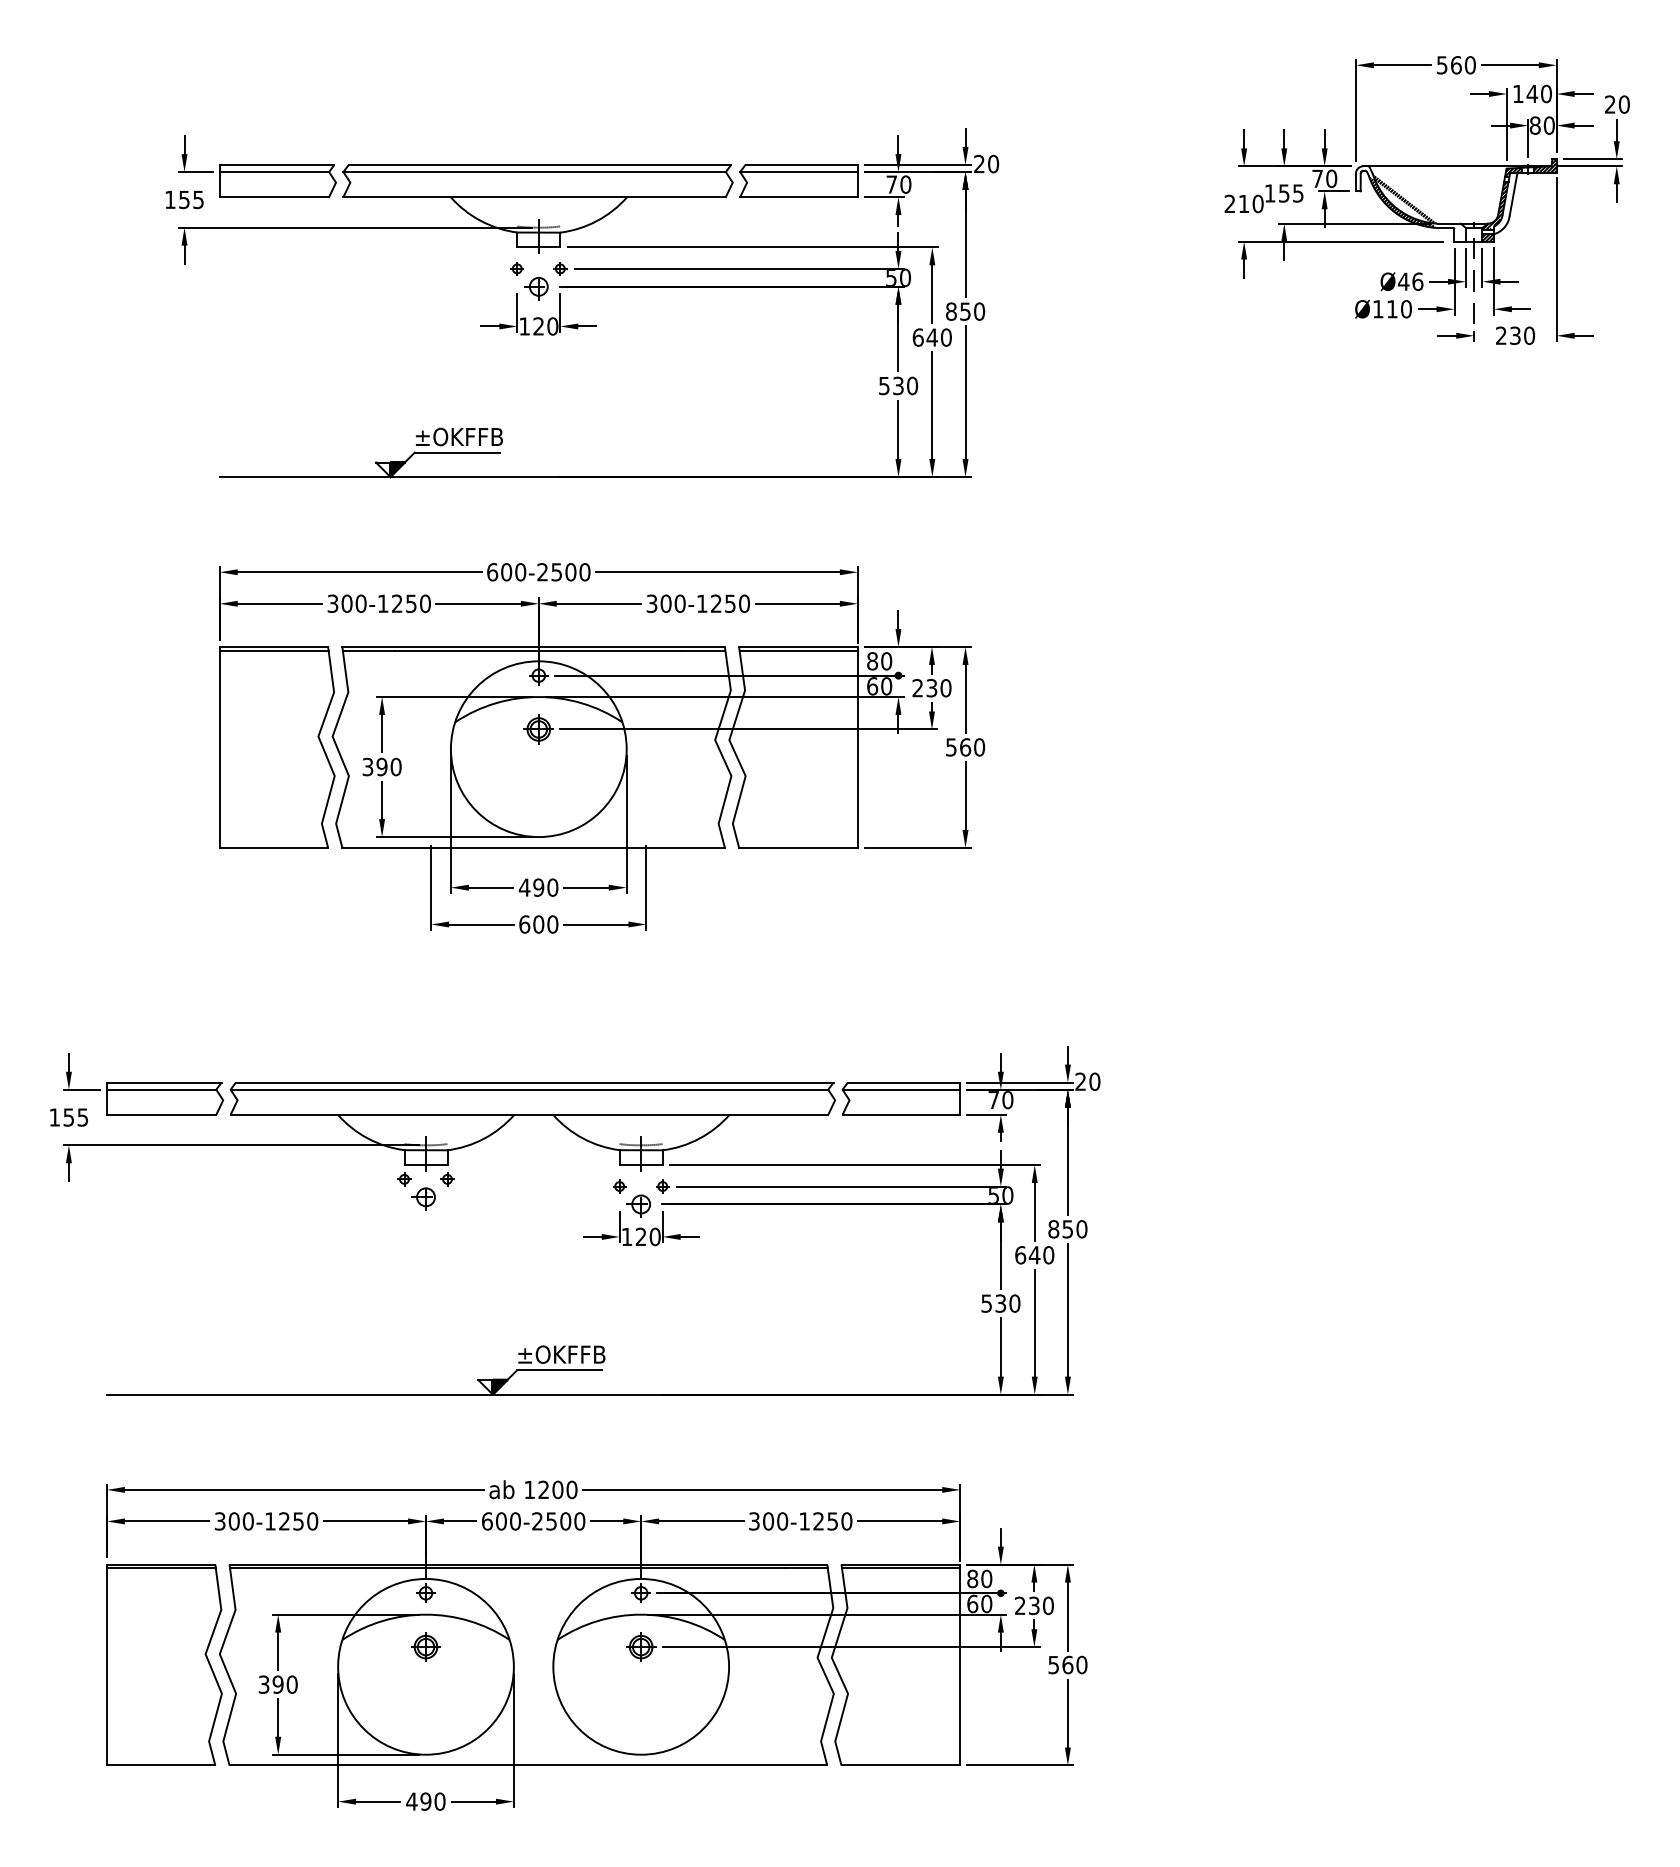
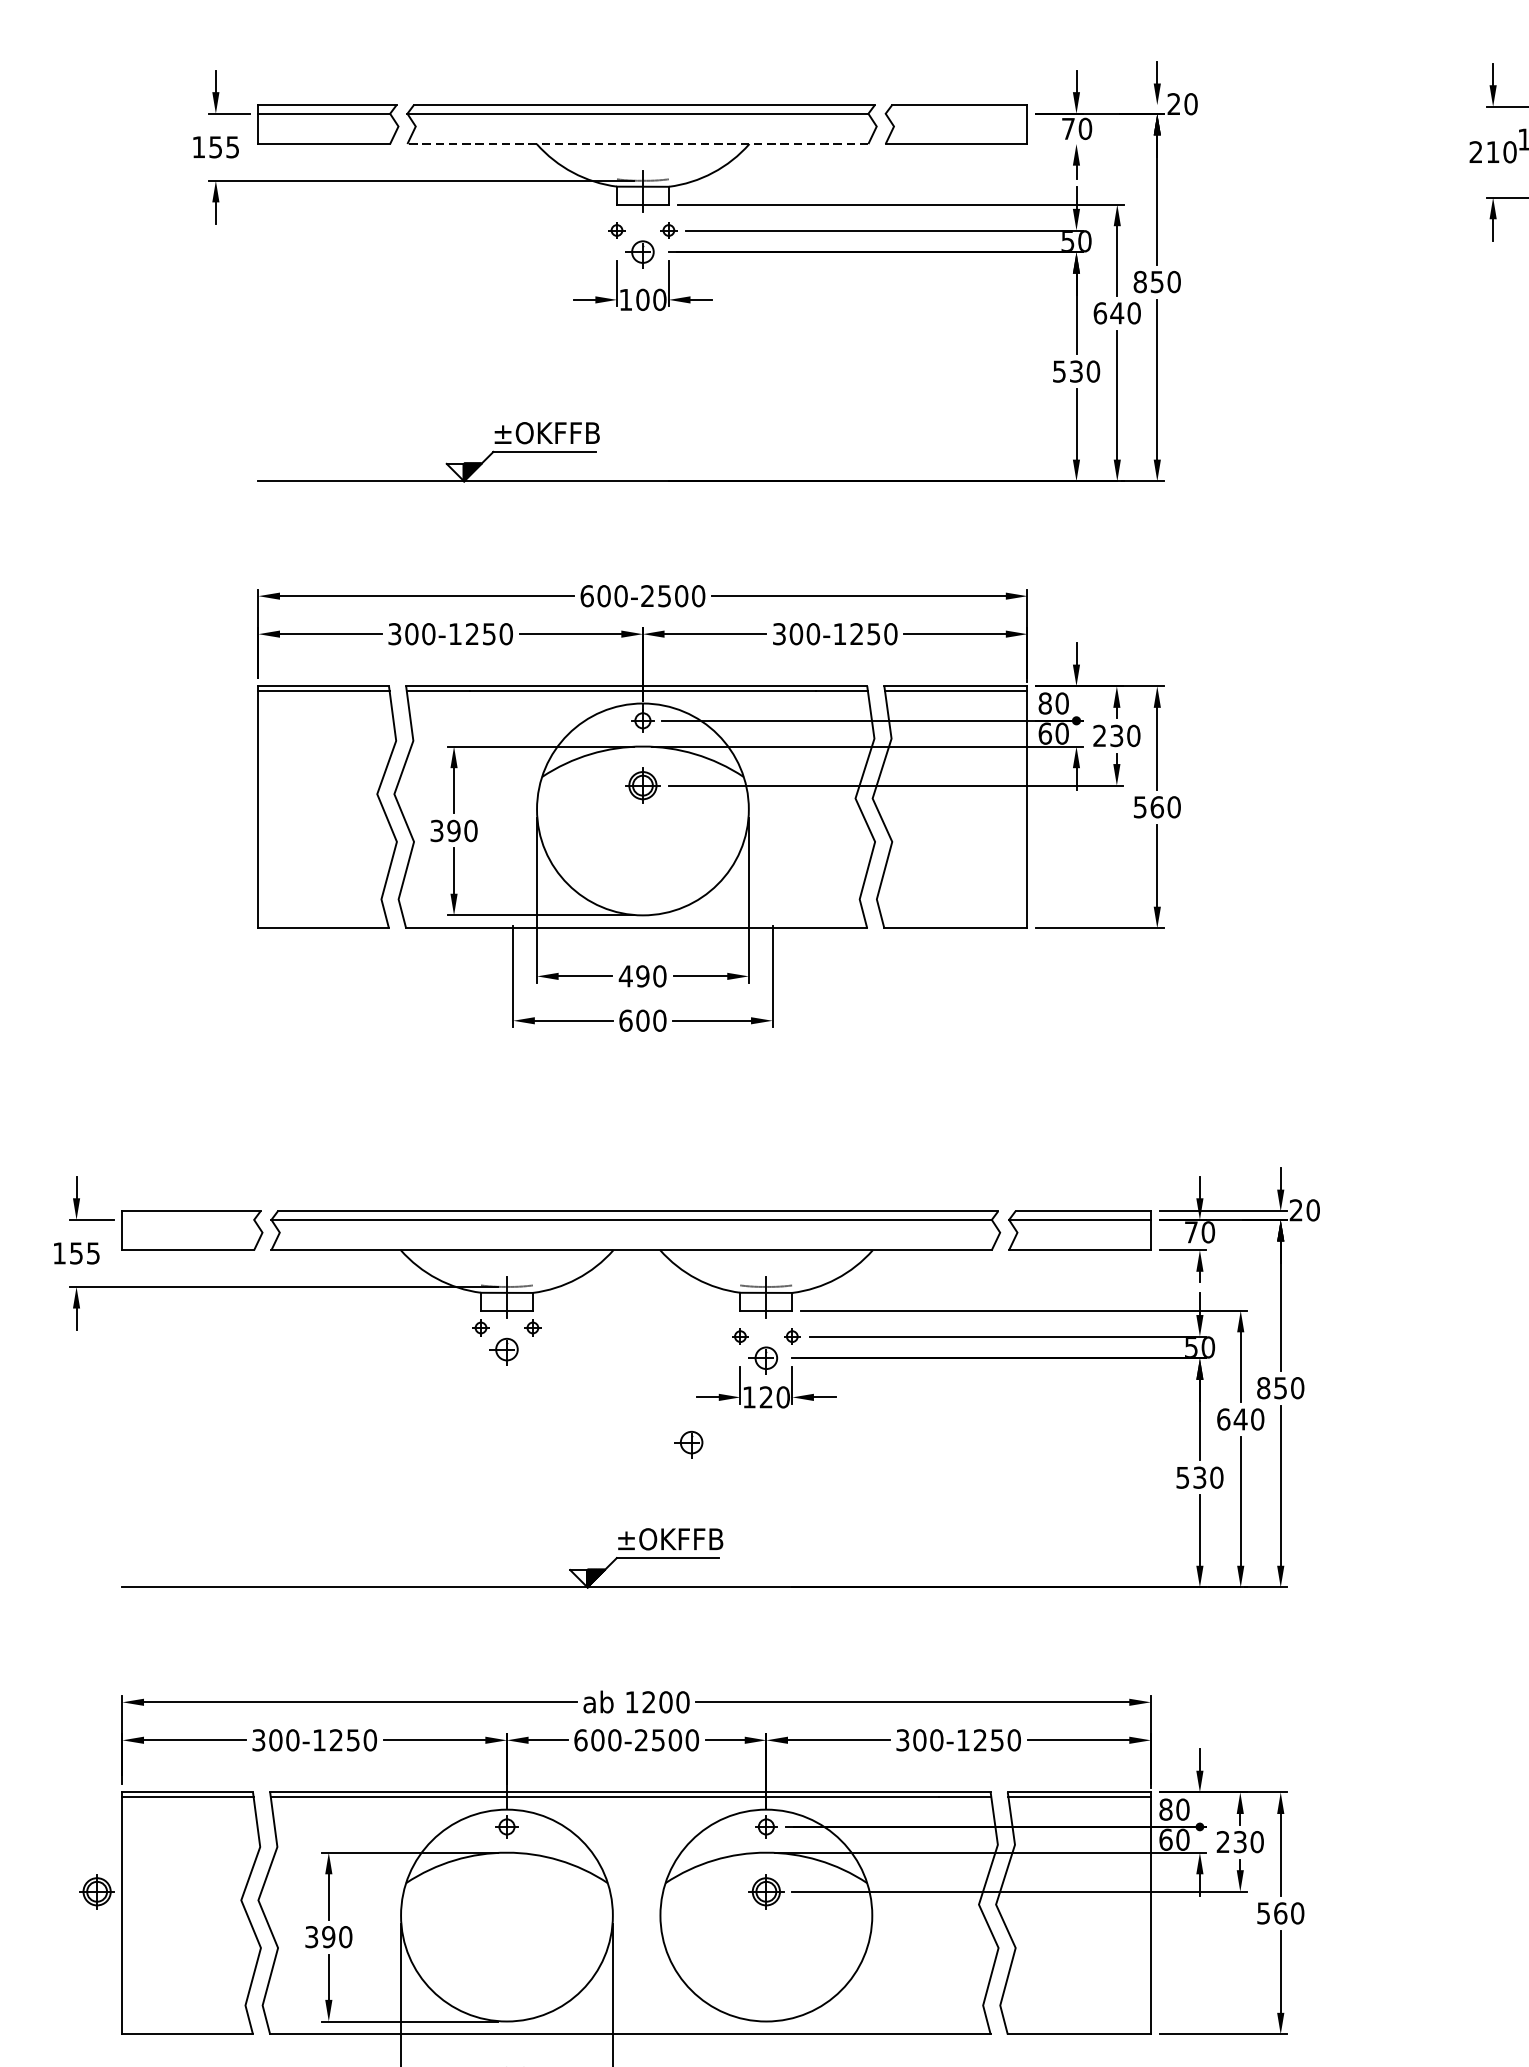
line: (917, 164) -> (1099, 104), removed
line: (798, 172) -> (955, 114), removed
line: (534, 197) -> (637, 144), solid -> dashed
line: (883, 197) -> (1058, 144), removed
text: (538, 326) -> (642, 299), 120 -> 100
line: (161, 1089) -> (188, 1219), removed
part: (576, 1275) -> (688, 1443), added
part: (425, 1646) -> (96, 1891), moved

